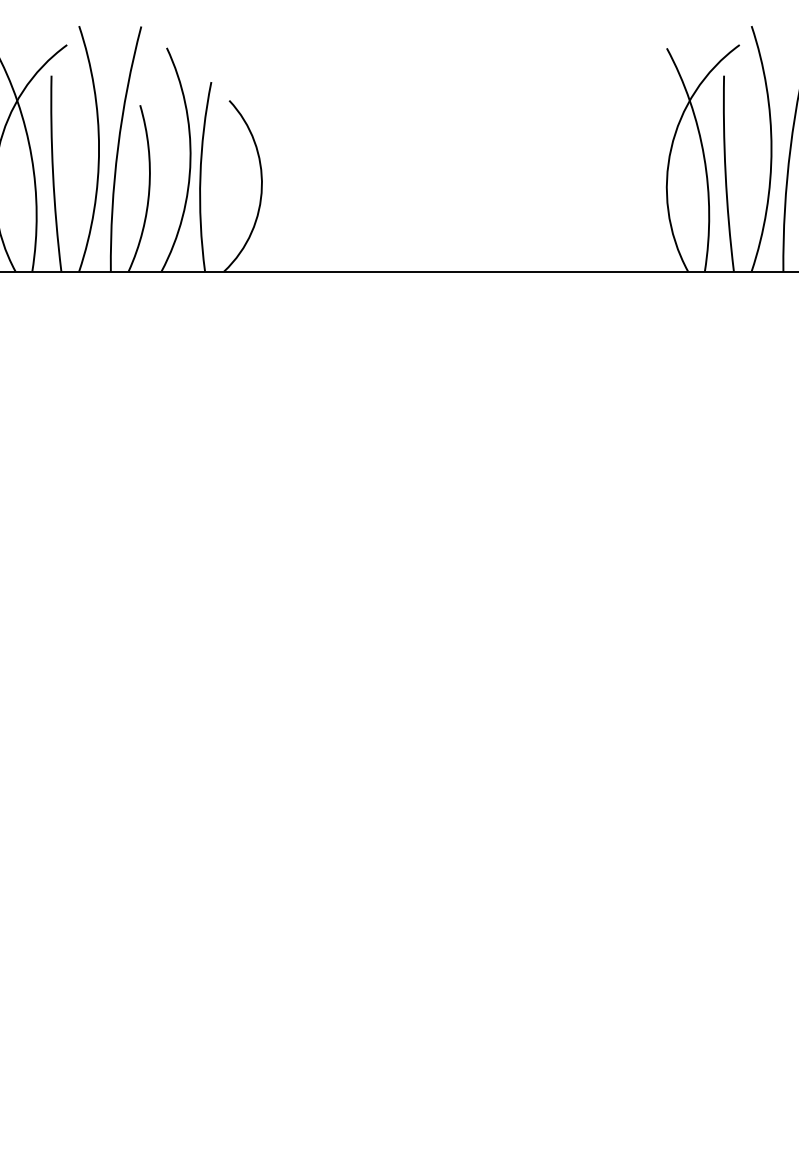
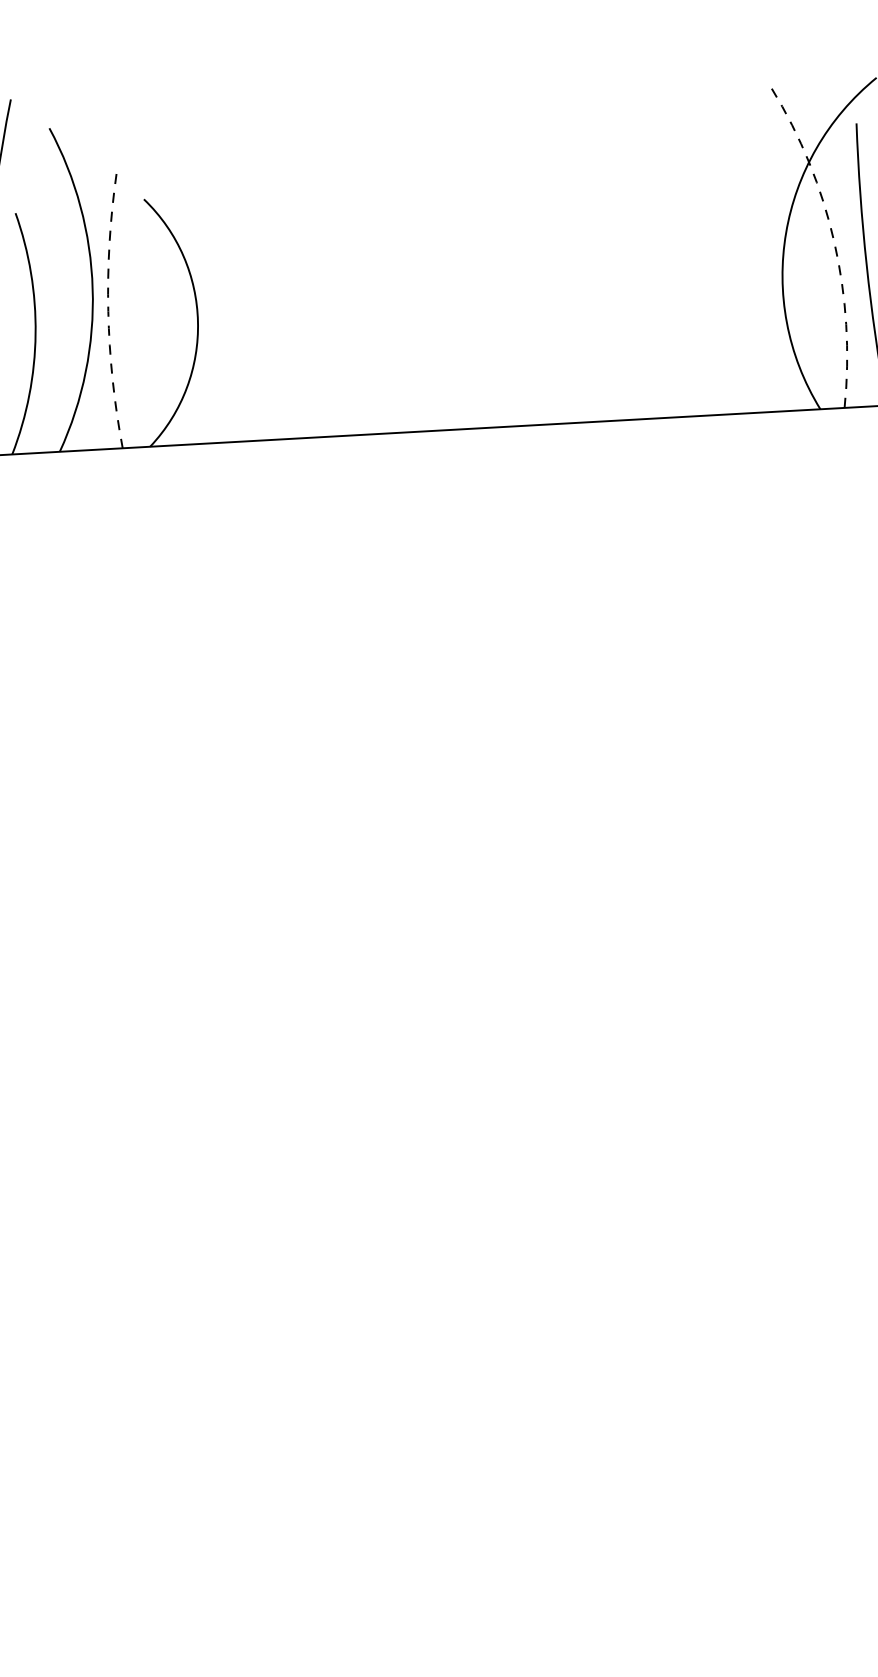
arc: (704, 156) -> (834, 241), solid -> dashed
arc: (200, 176) -> (108, 311), solid -> dashed

